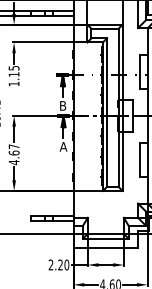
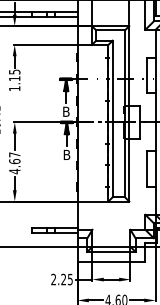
text: (63, 146) -> (66, 154), A -> B
text: (66, 264) -> (69, 279), 2.20 -> 2.25

